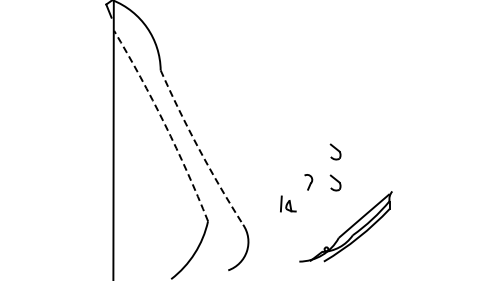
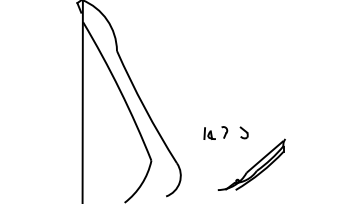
arc: (164, 124) -> (119, 90), dashed -> solid
arc: (199, 149) -> (145, 108), dashed -> solid
part: (335, 151) -> (244, 110), removed
part: (288, 203) -> (209, 133), moved

